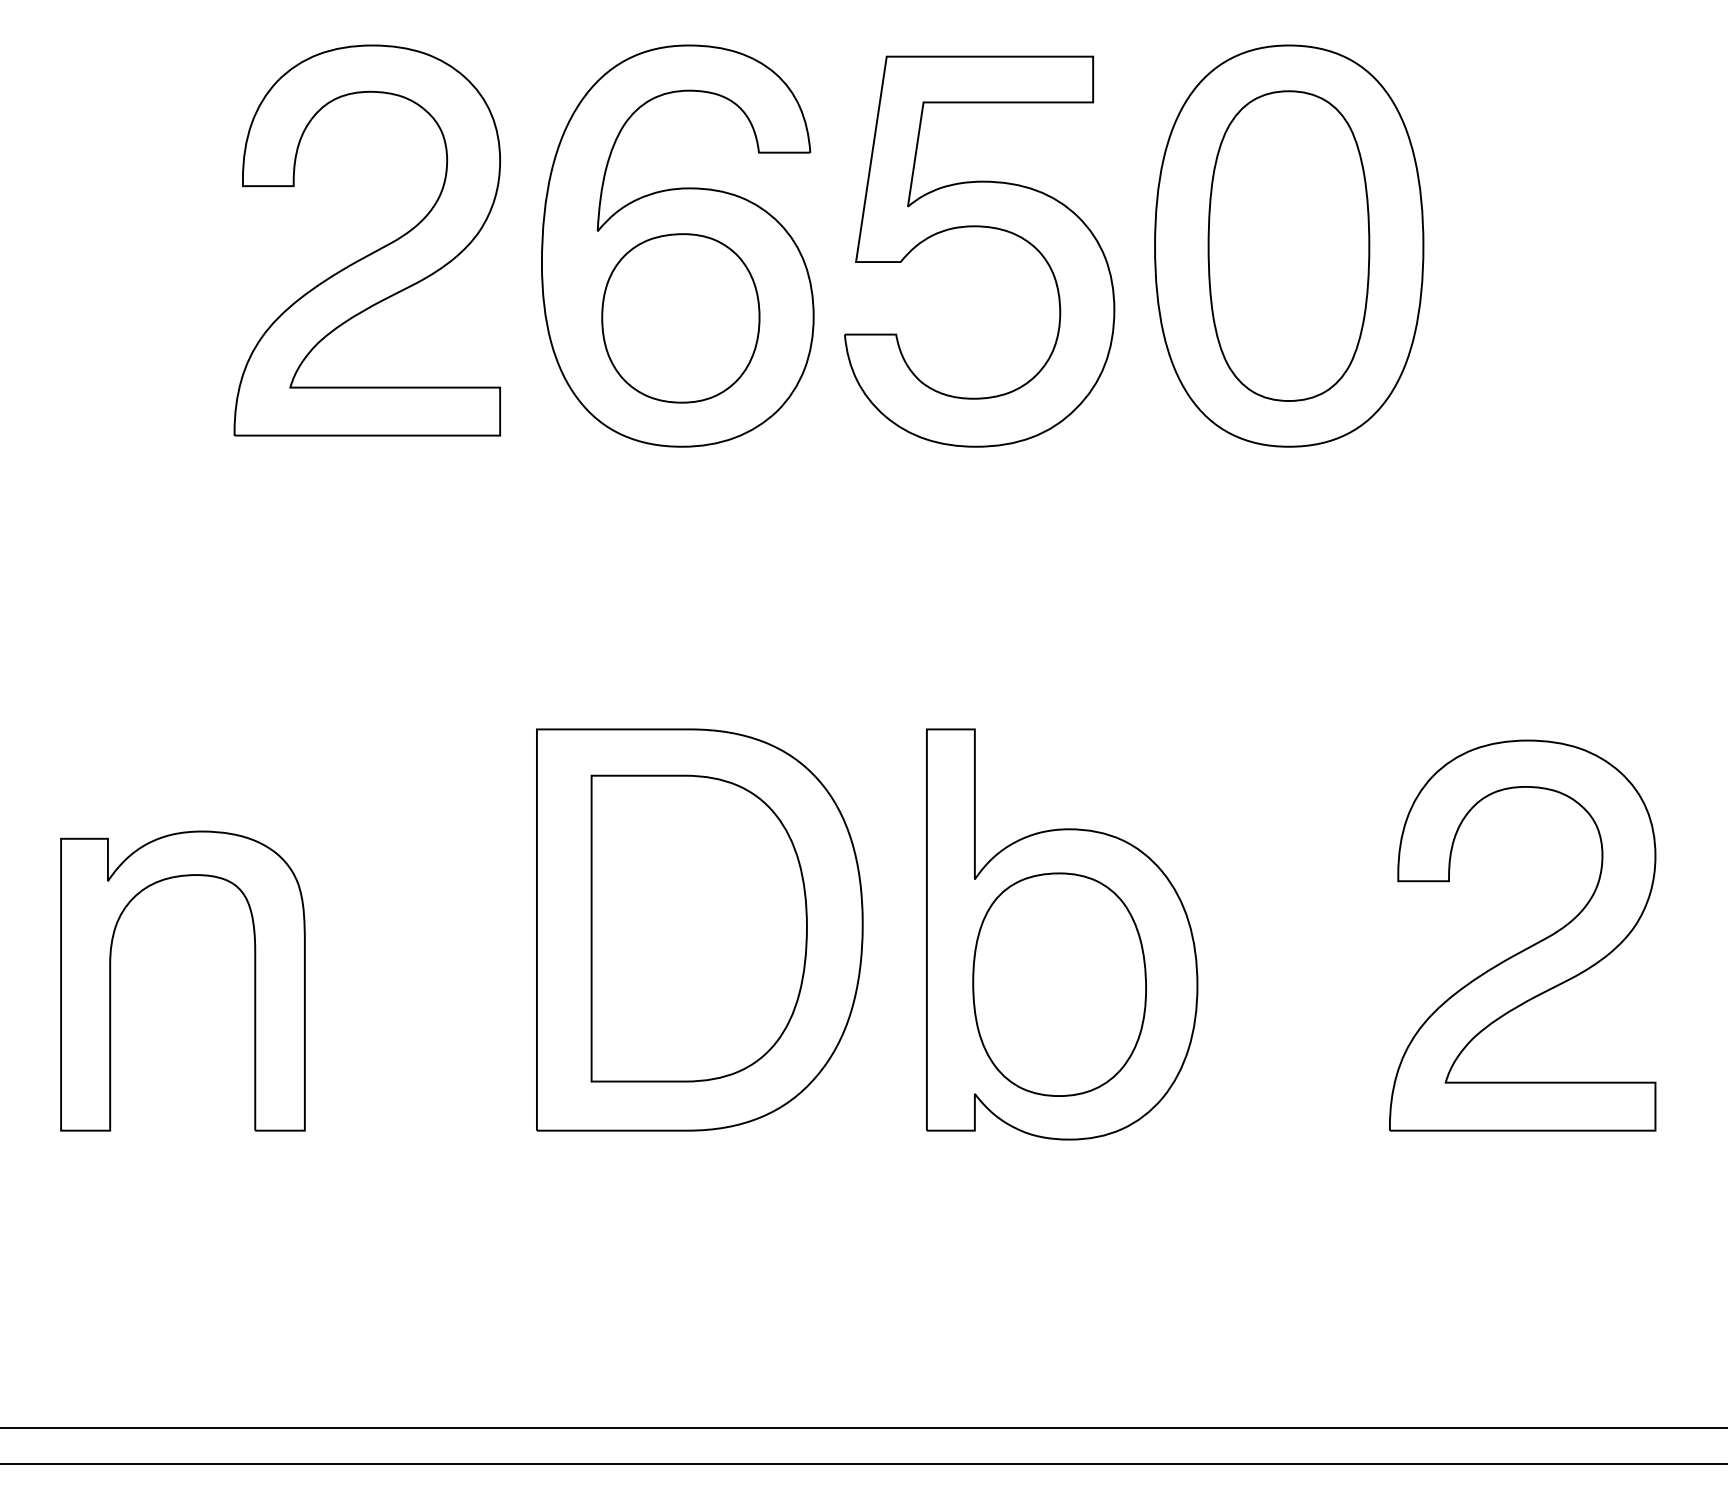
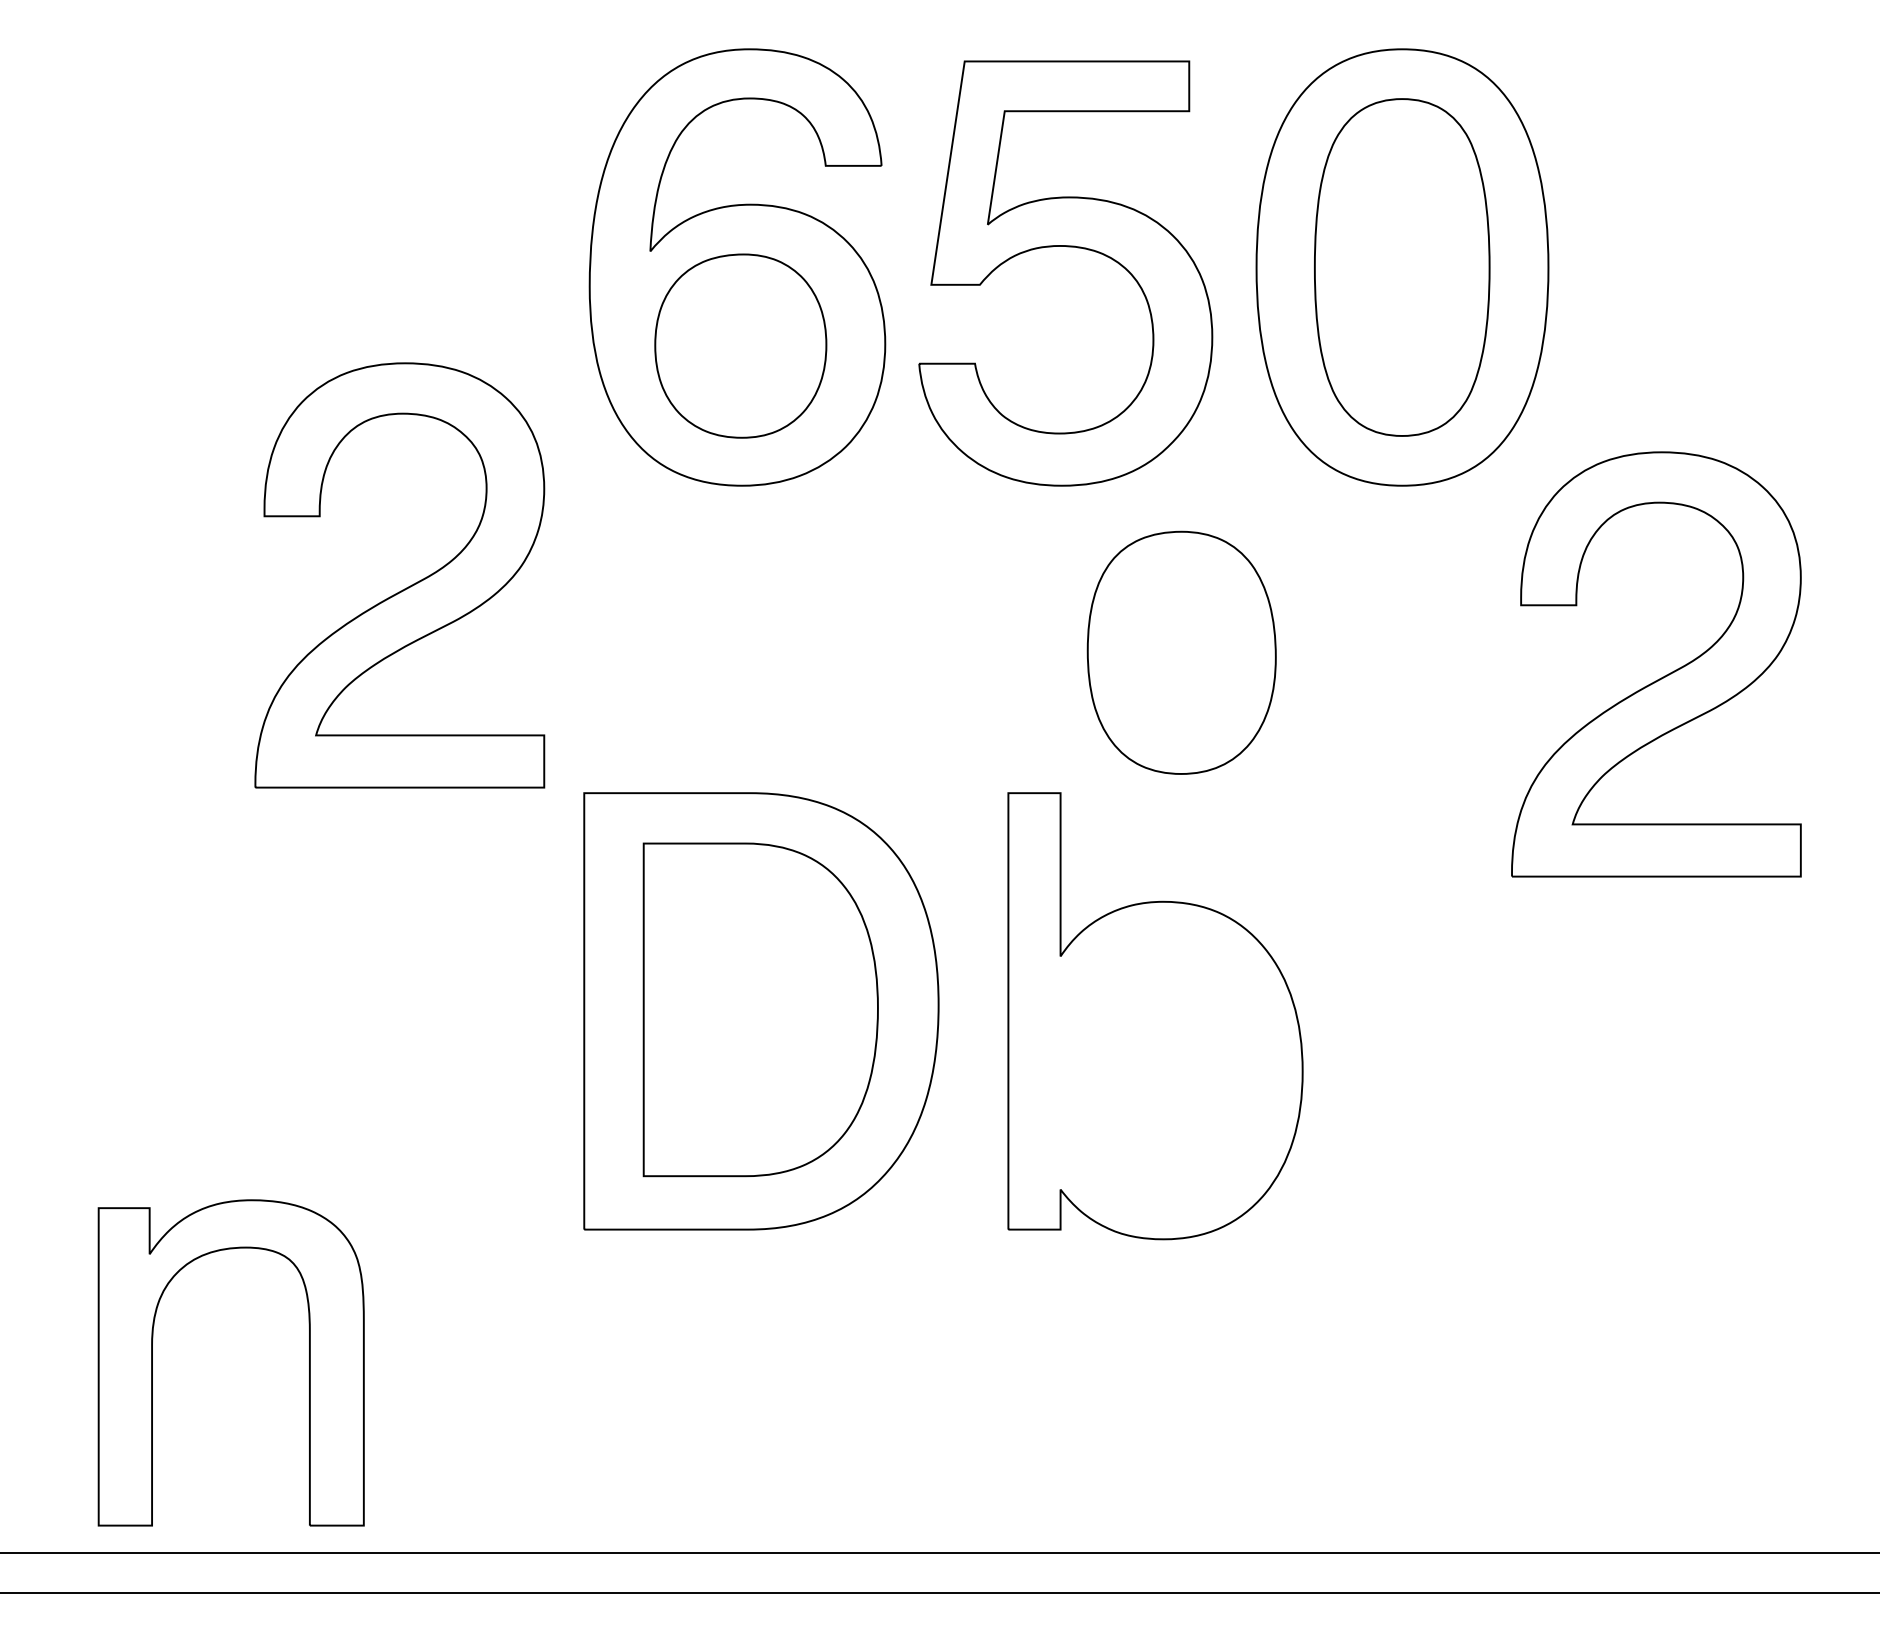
part: (373, 251) -> (406, 587), moved
part: (1530, 945) -> (1664, 675), moved
part: (110, 980) -> (152, 1362), moved
part: (1059, 984) -> (1181, 652), moved

